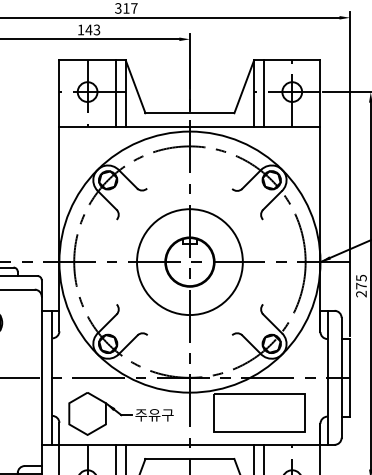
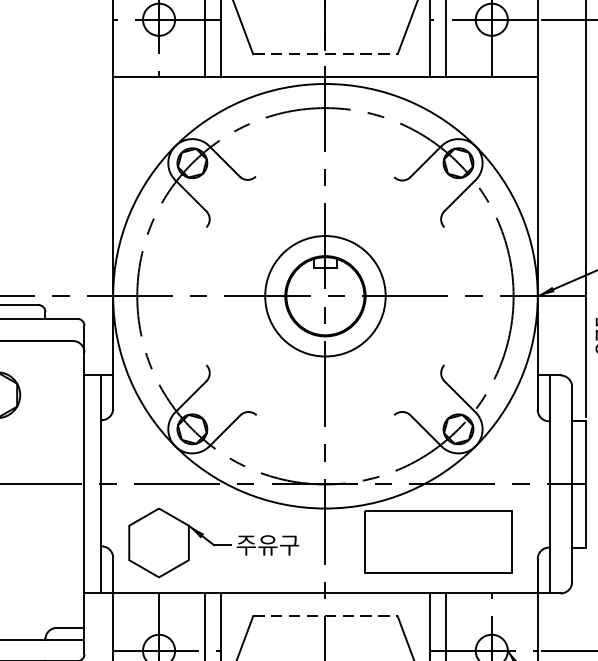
line: (190, 113) -> (326, 54), solid -> dashed
circle: (189, 262) -> (324, 296), size x0.7
line: (190, 458) -> (326, 615), solid -> dashed

